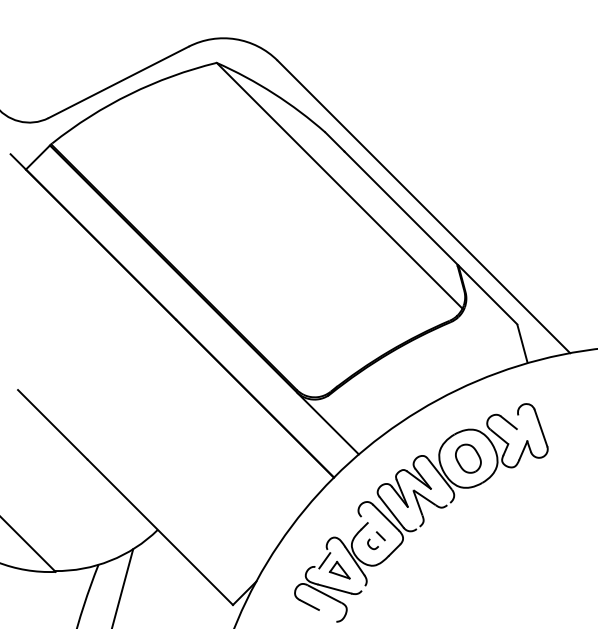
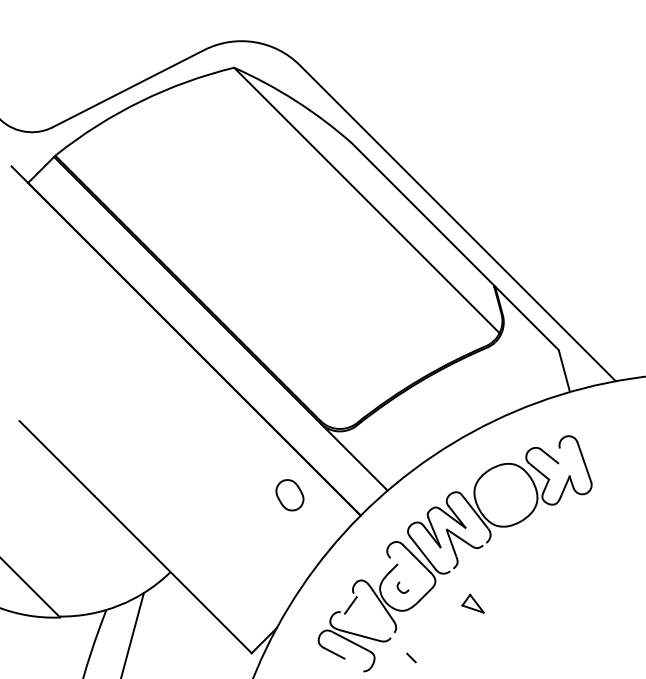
part: (467, 458) -> (289, 495), moved
line: (380, 535) -> (411, 657), moved
part: (339, 570) -> (472, 603), moved

